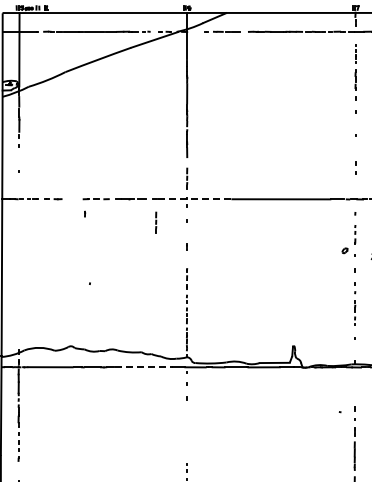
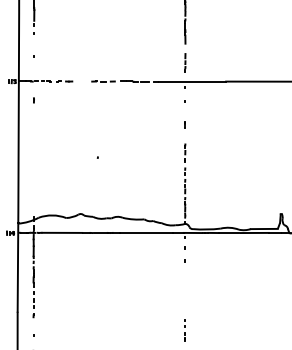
line: (195, 199) -> (192, 81), dashed -> solid
part: (85, 213) -> (34, 99), moved
line: (156, 222) -> (157, 102), removed
line: (144, 367) -> (146, 233), dashed -> solid

